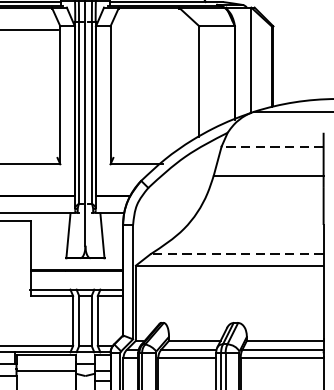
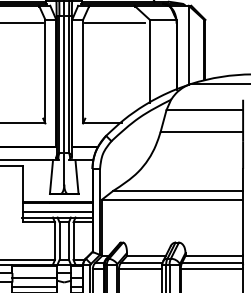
line: (152, 29) -> (114, 22), added
line: (272, 147) -> (204, 110), dashed -> solid
line: (236, 254) -> (177, 191), dashed -> solid
line: (76, 281) -> (57, 211), added
line: (45, 381) -> (34, 286), added

